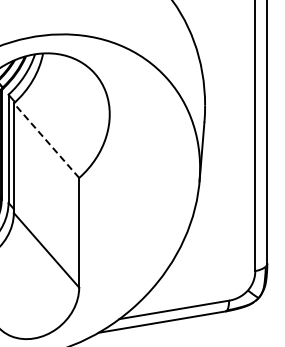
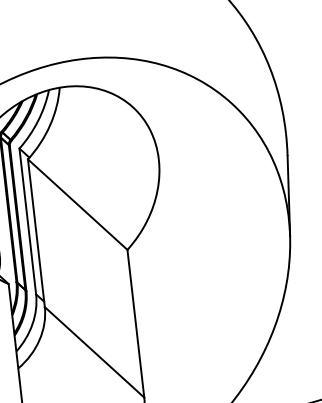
line: (46, 140) -> (77, 204), dashed -> solid

